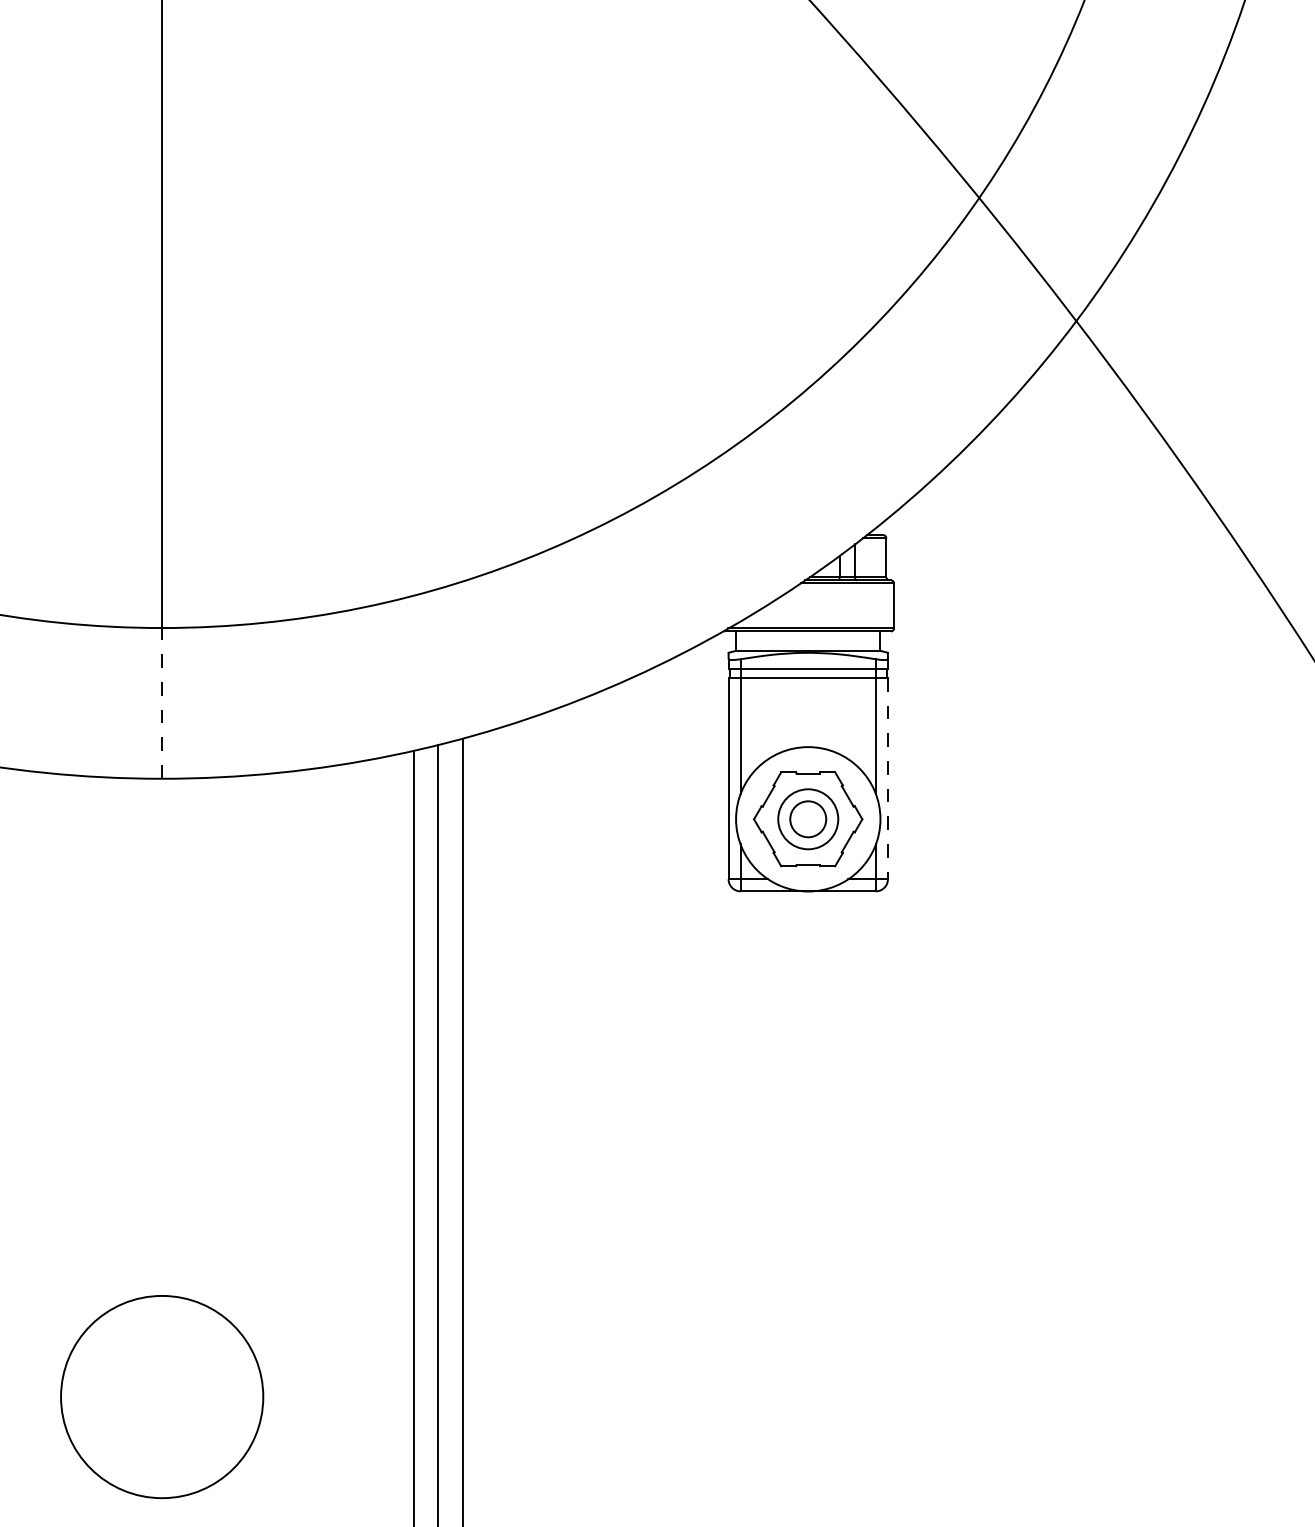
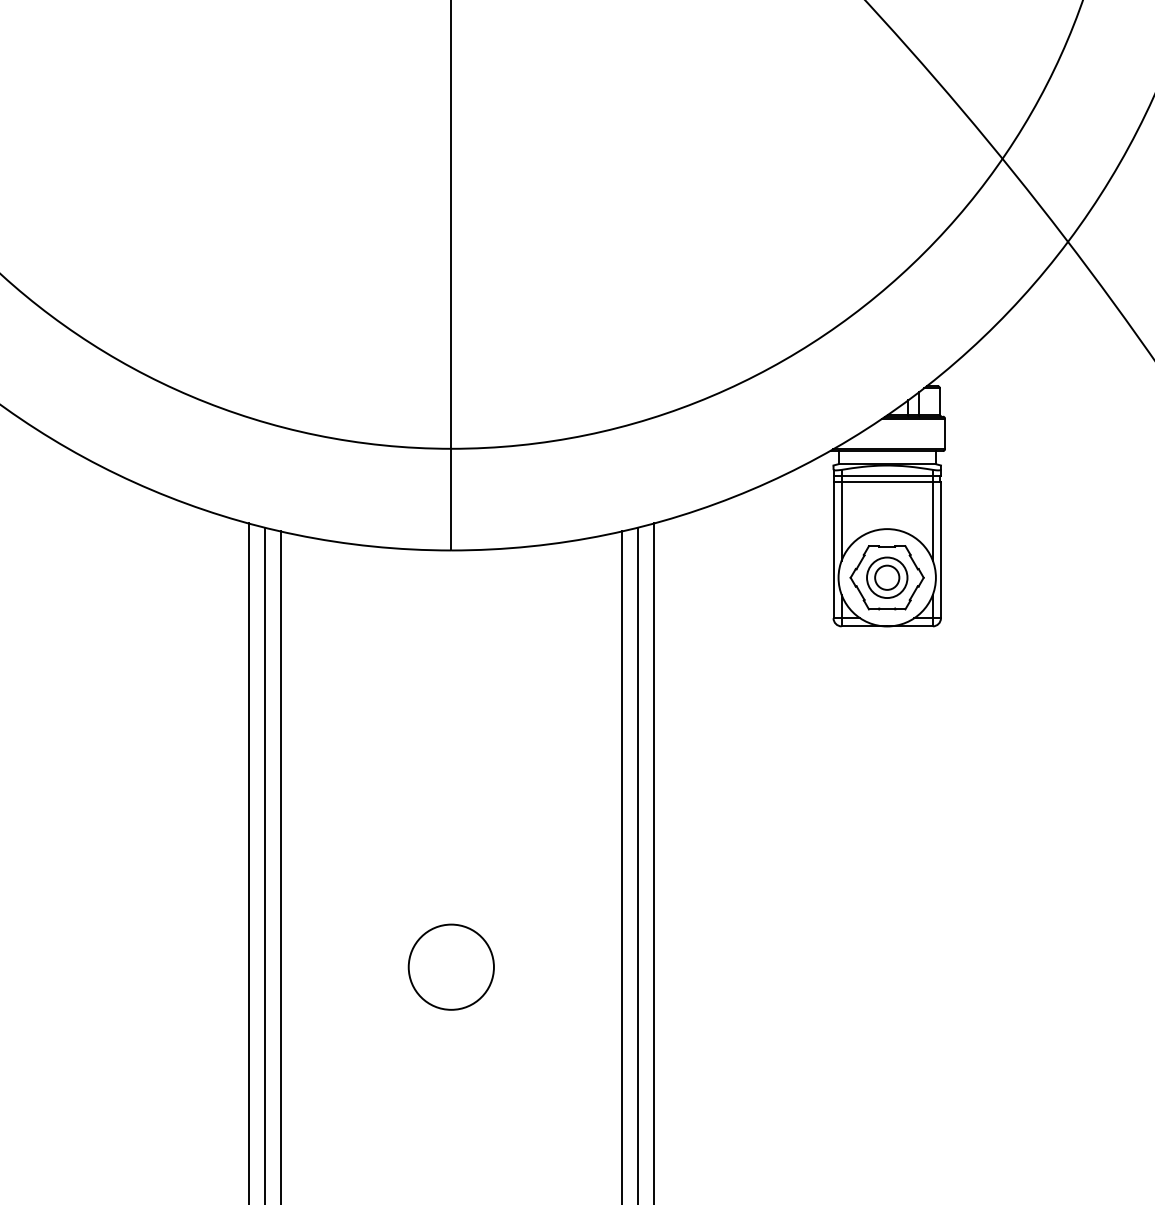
line: (162, 703) -> (451, 499), dashed -> solid
line: (887, 778) -> (940, 550), dashed -> solid
circle: (160, 1395) -> (450, 966), size x0.62

